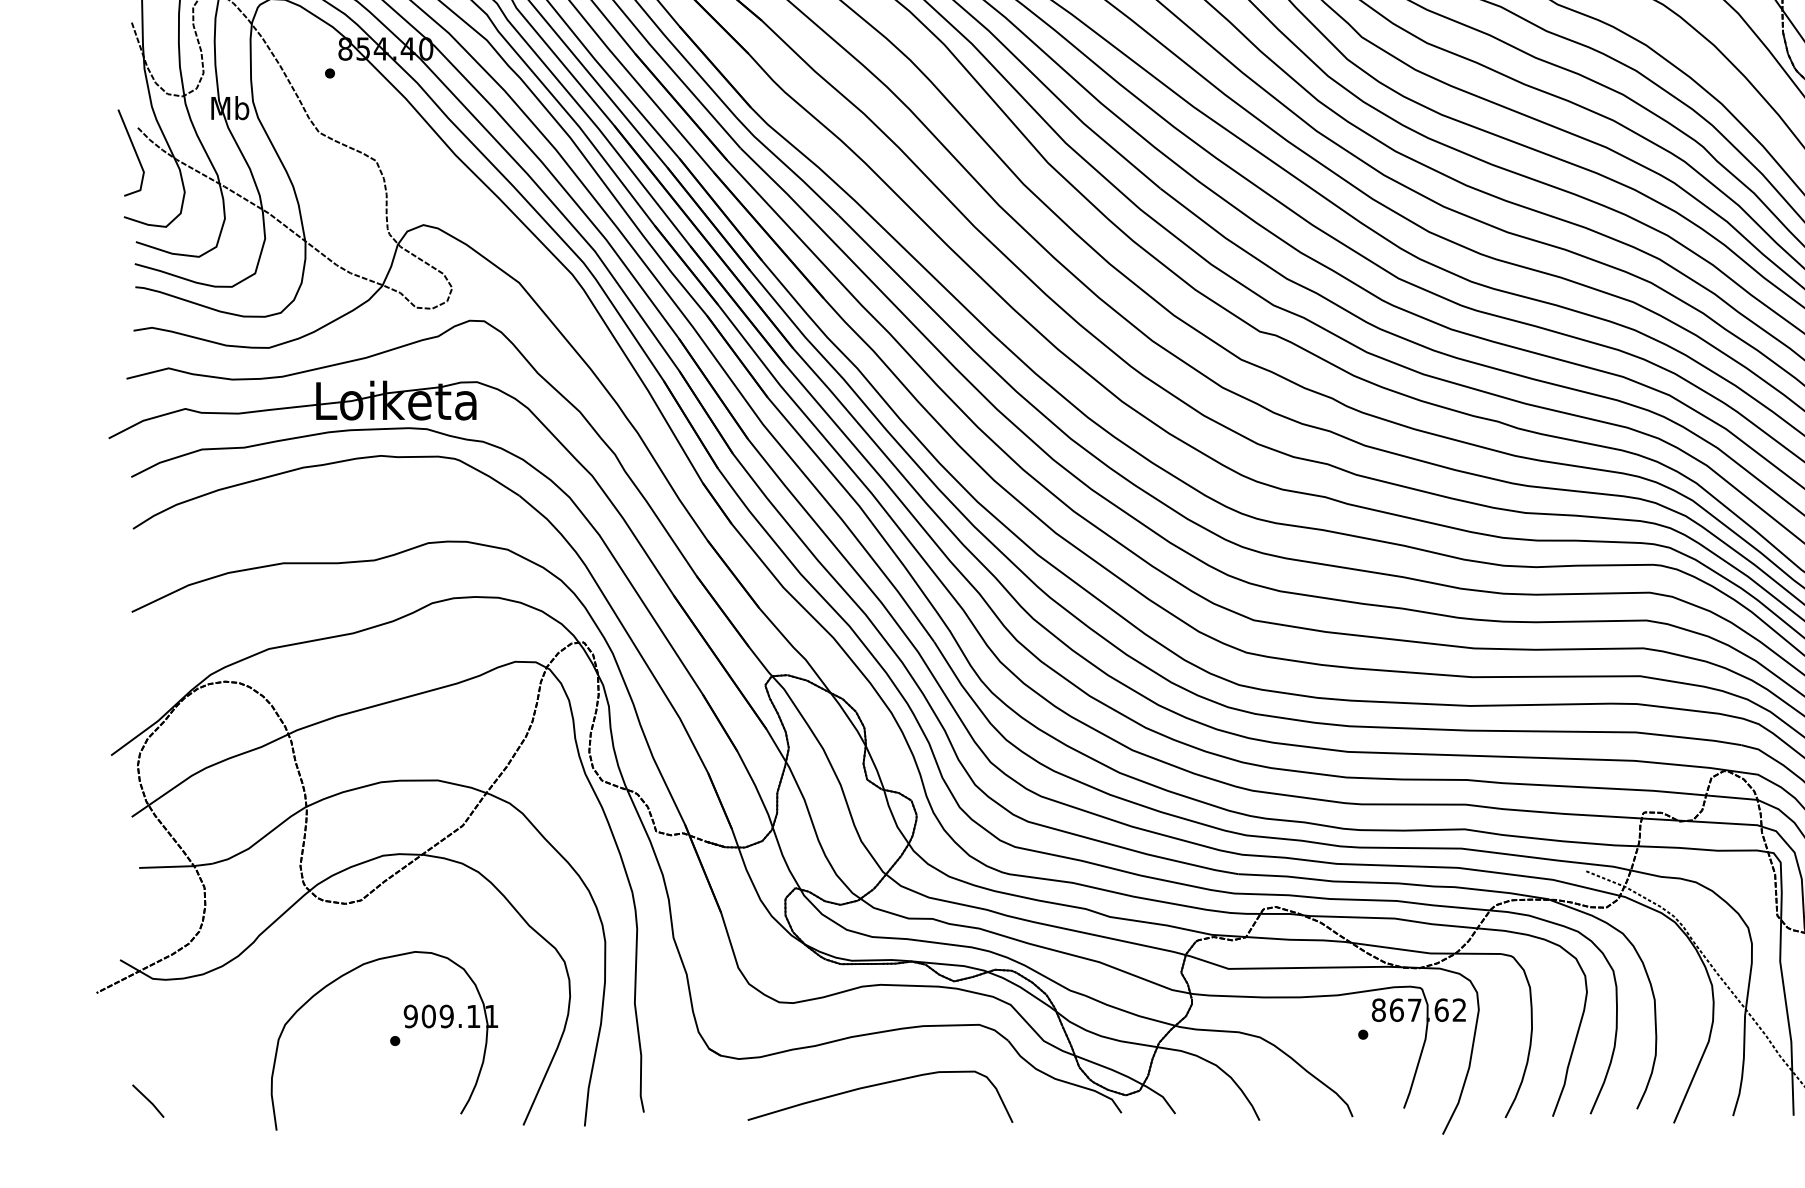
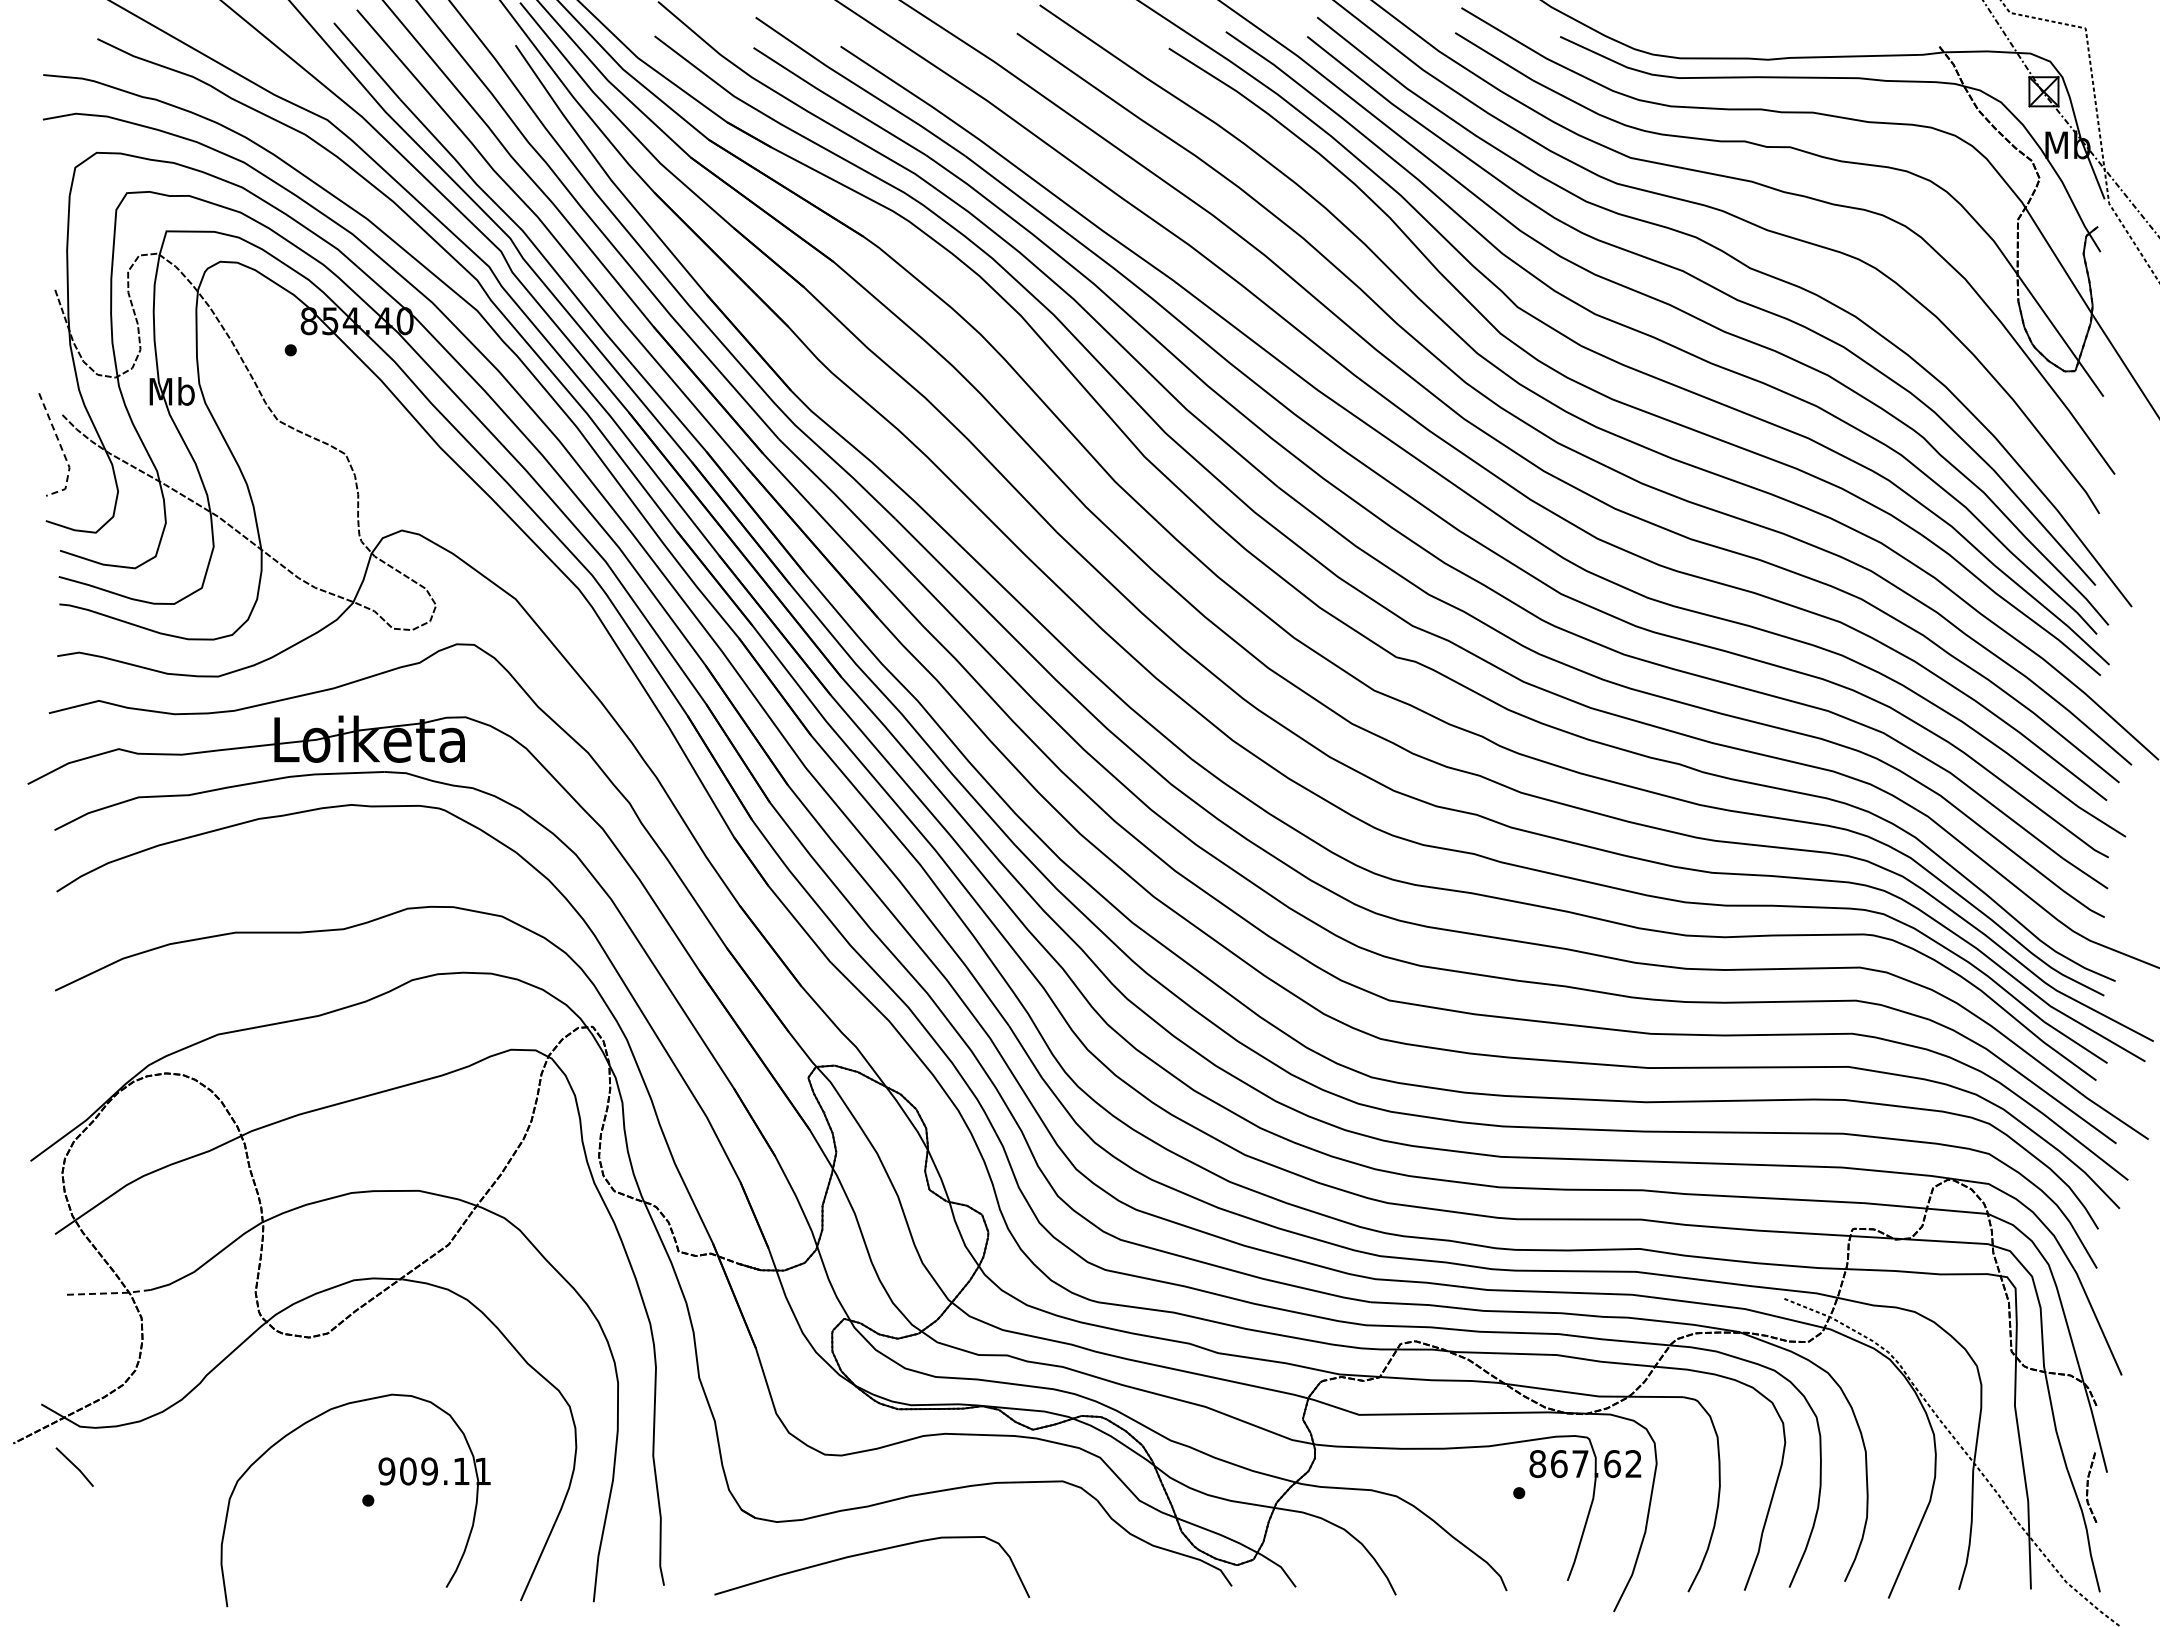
line: (137, 158) -> (62, 451), solid -> dashed
line: (175, 866) -> (107, 1293), solid -> dashed
curve: (878, 1085) -> (870, 1553), moved
line: (148, 1100) -> (74, 1466), moved

